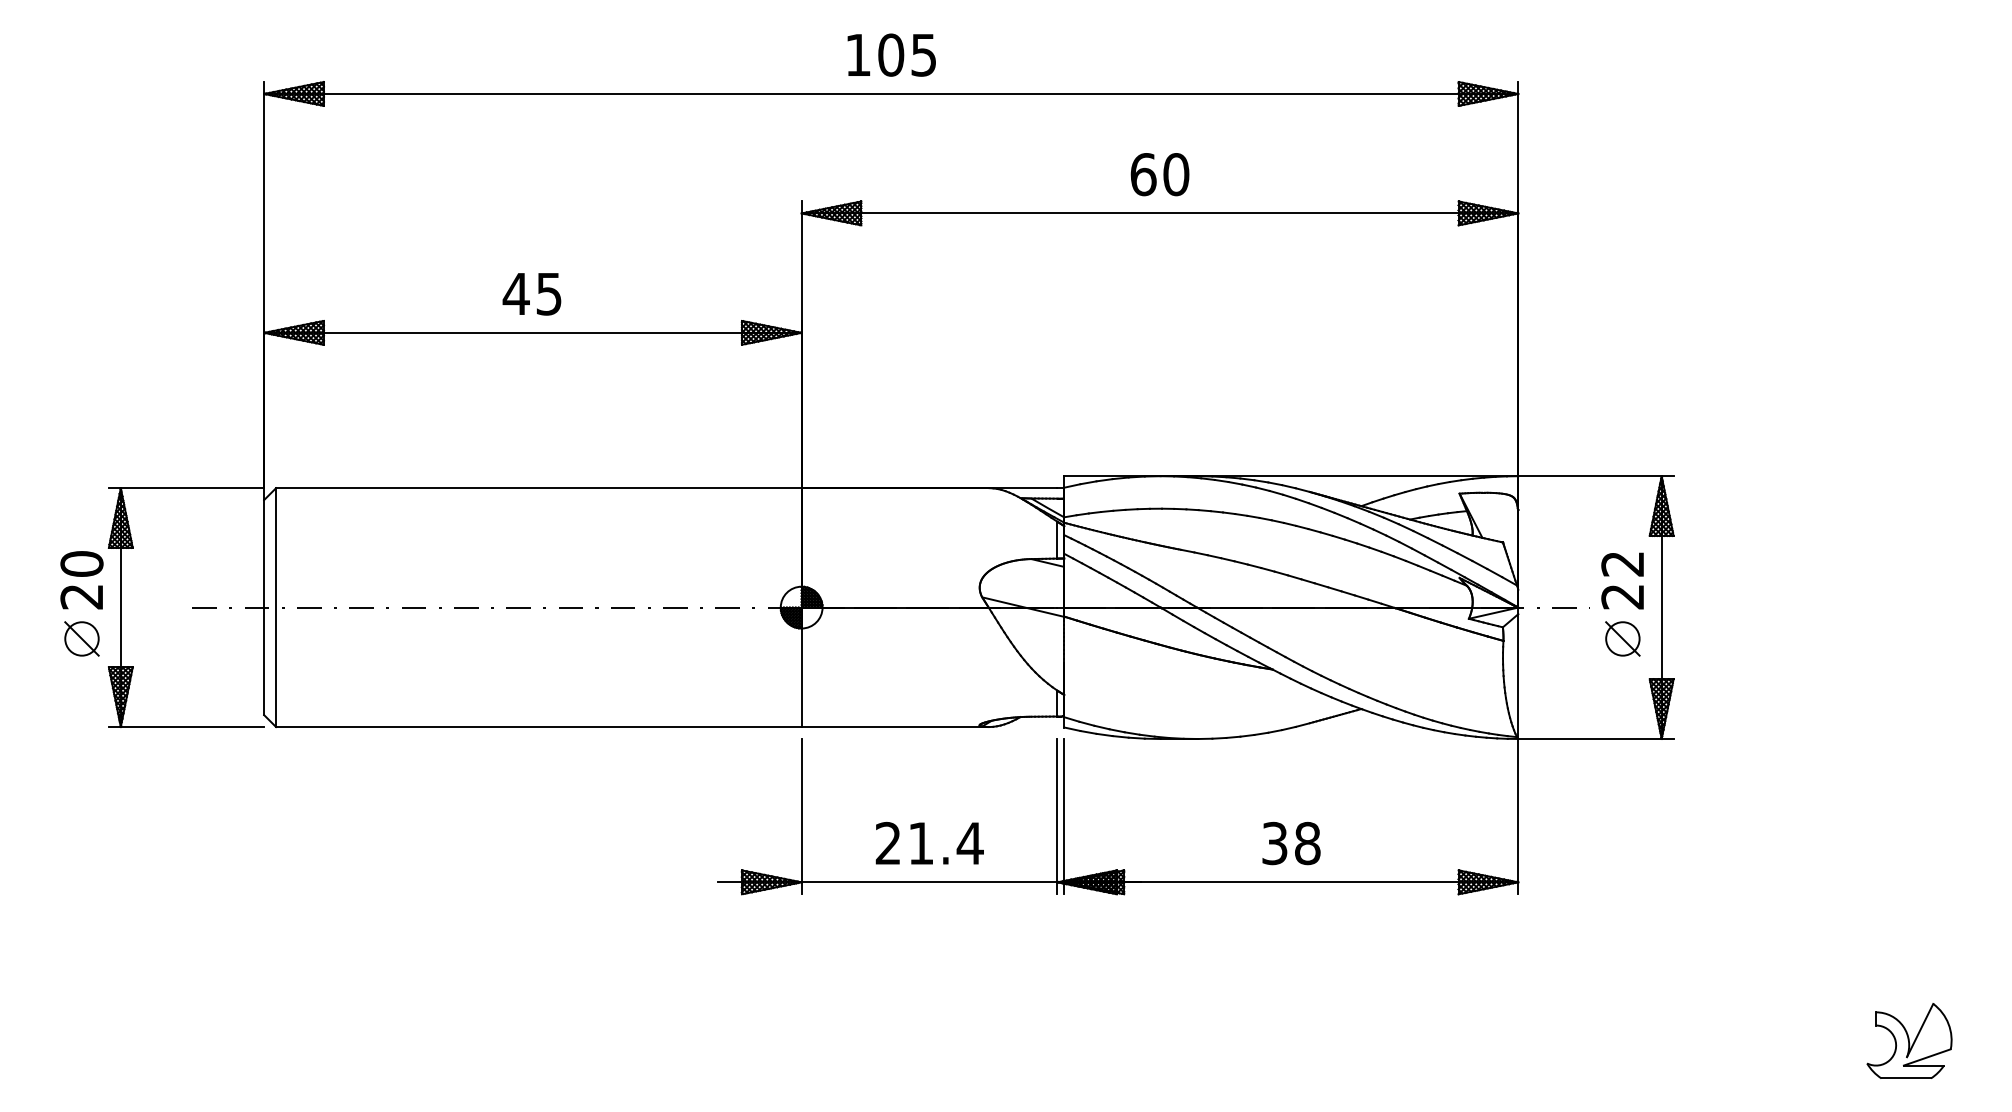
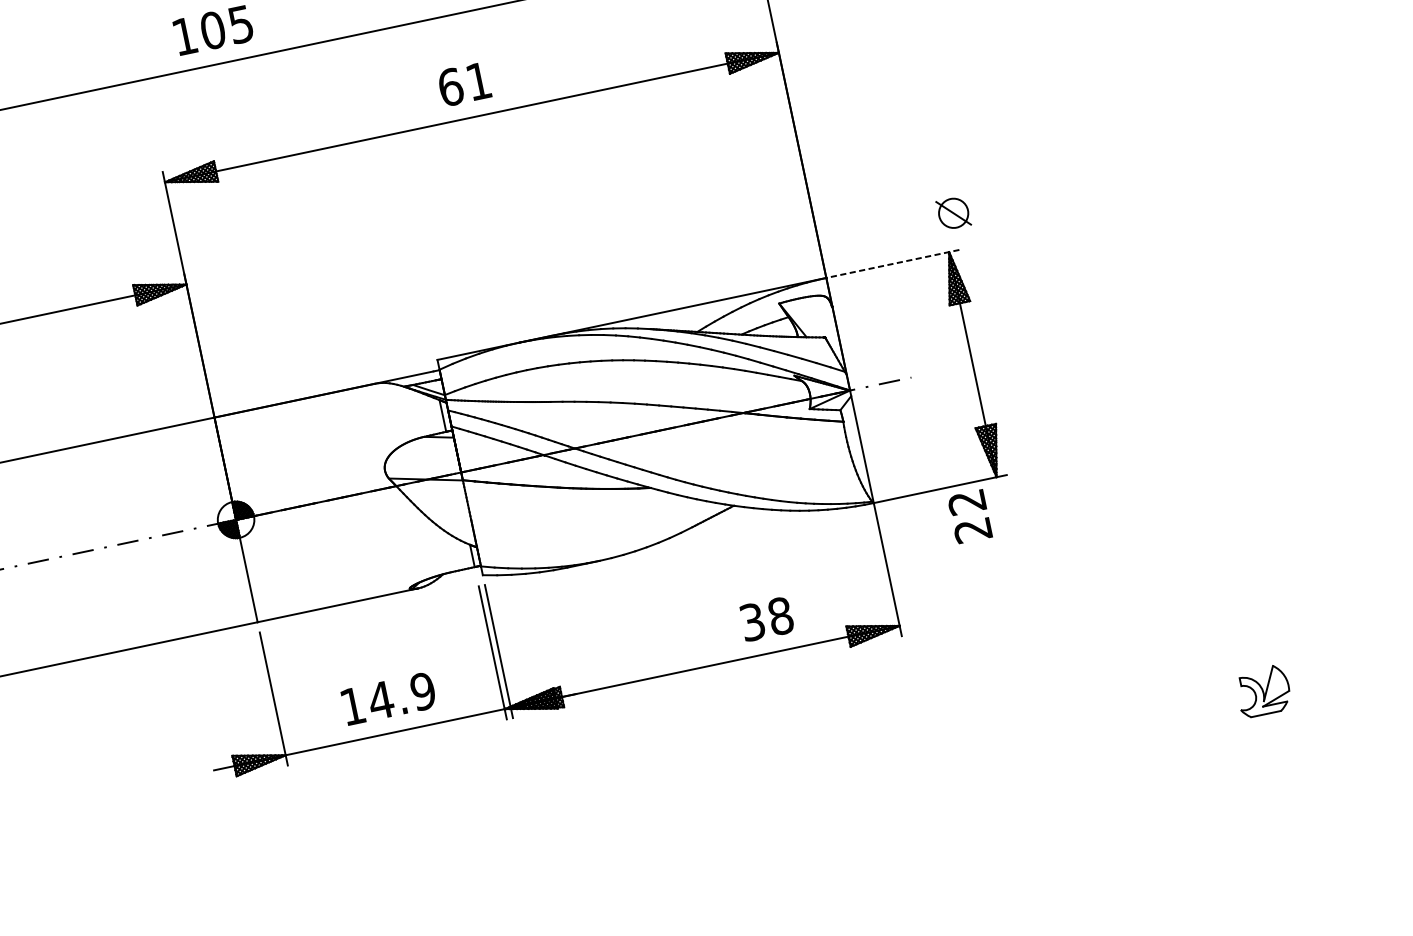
text: (1176, 174) -> (479, 81), 60 -> 61
line: (1596, 476) -> (893, 264), solid -> dashed
text: (1622, 580) -> (969, 516), moved
part: (1622, 638) -> (953, 213), moved
text: (929, 843) -> (388, 698), 21.4 -> 14.9
text: (1291, 843) -> (766, 619), moved
part: (1909, 1040) -> (1263, 690), size x0.7

